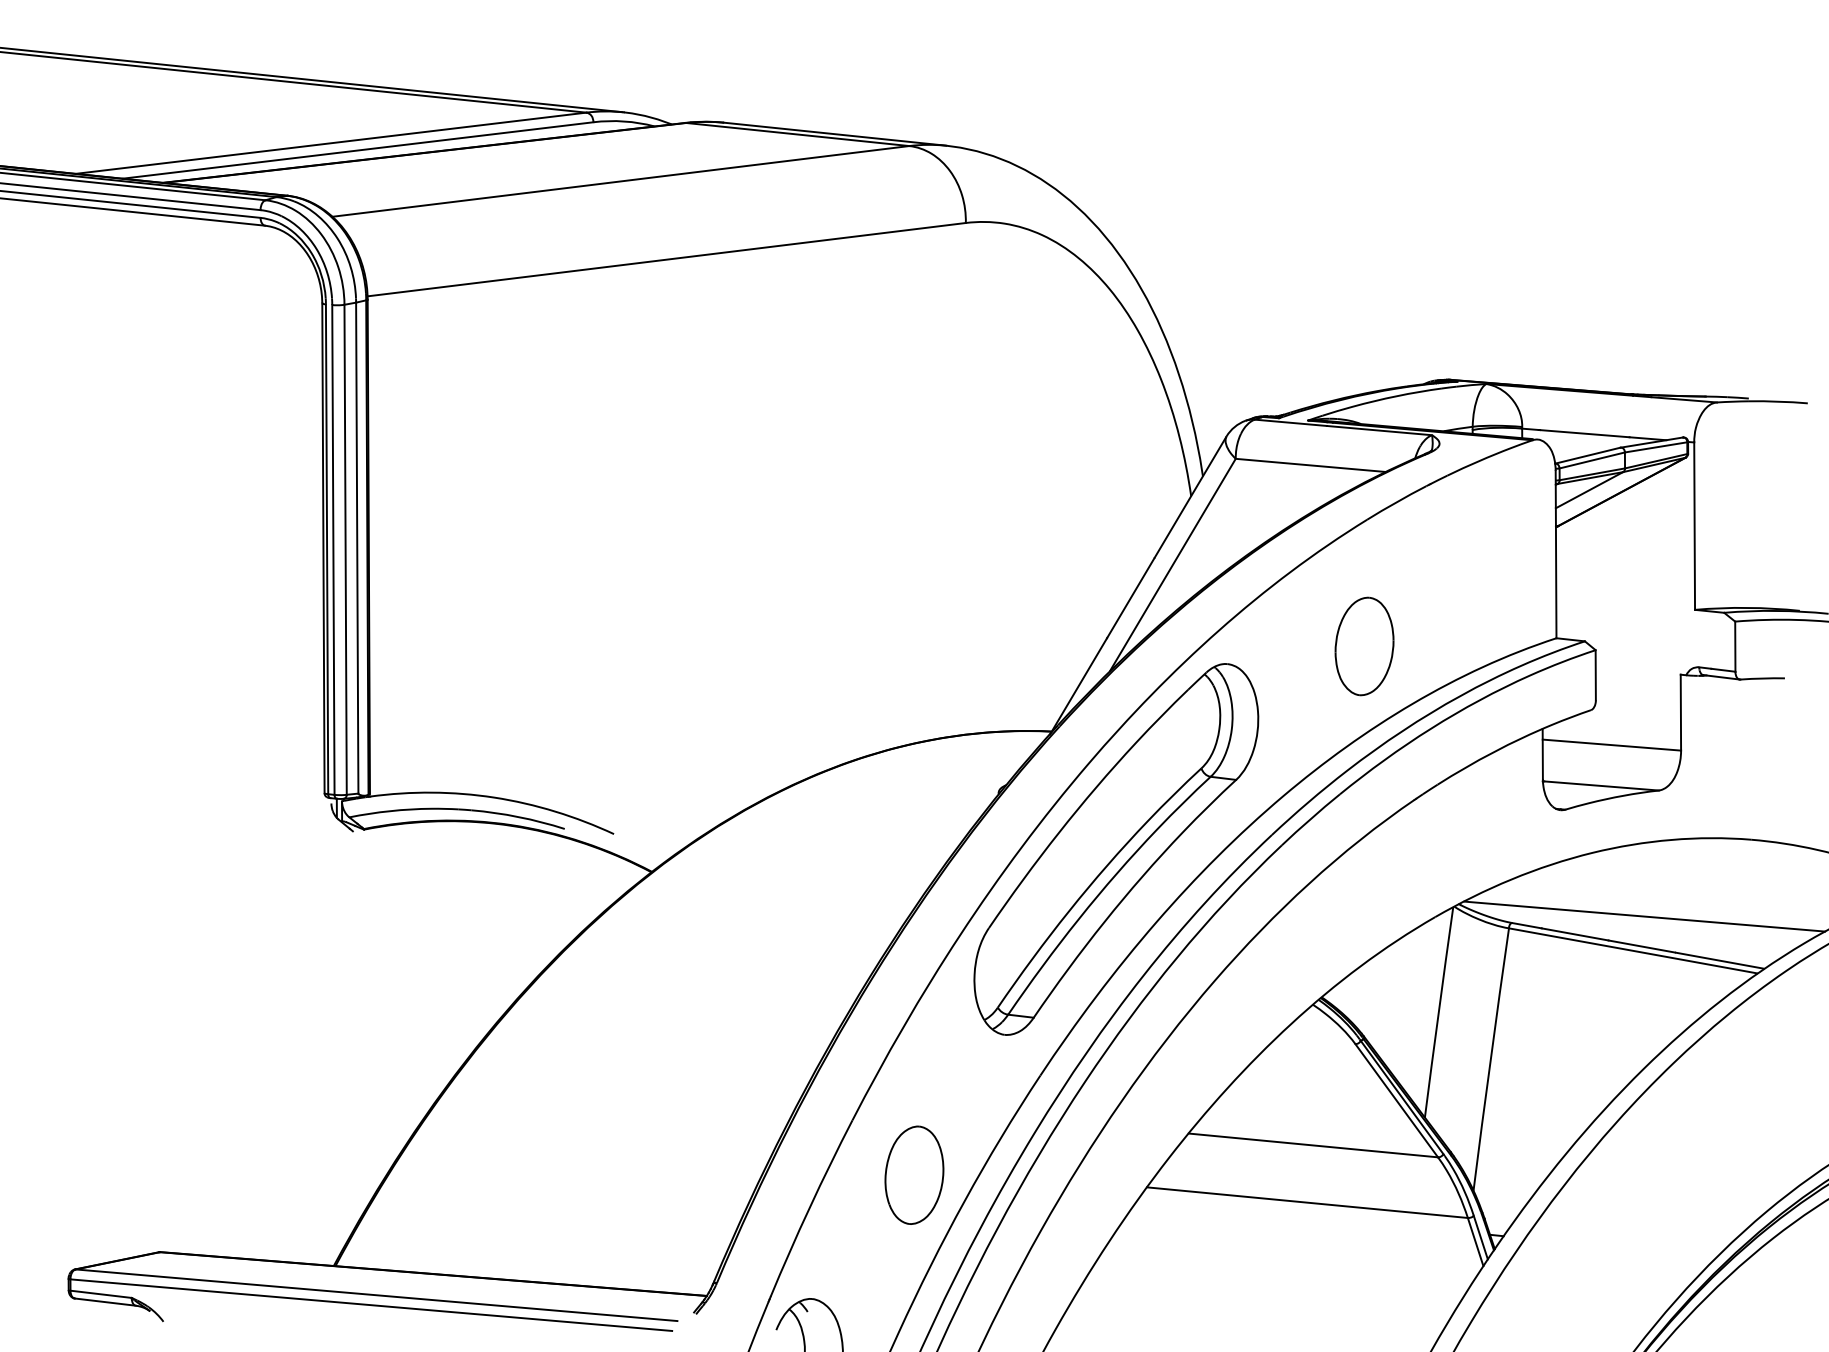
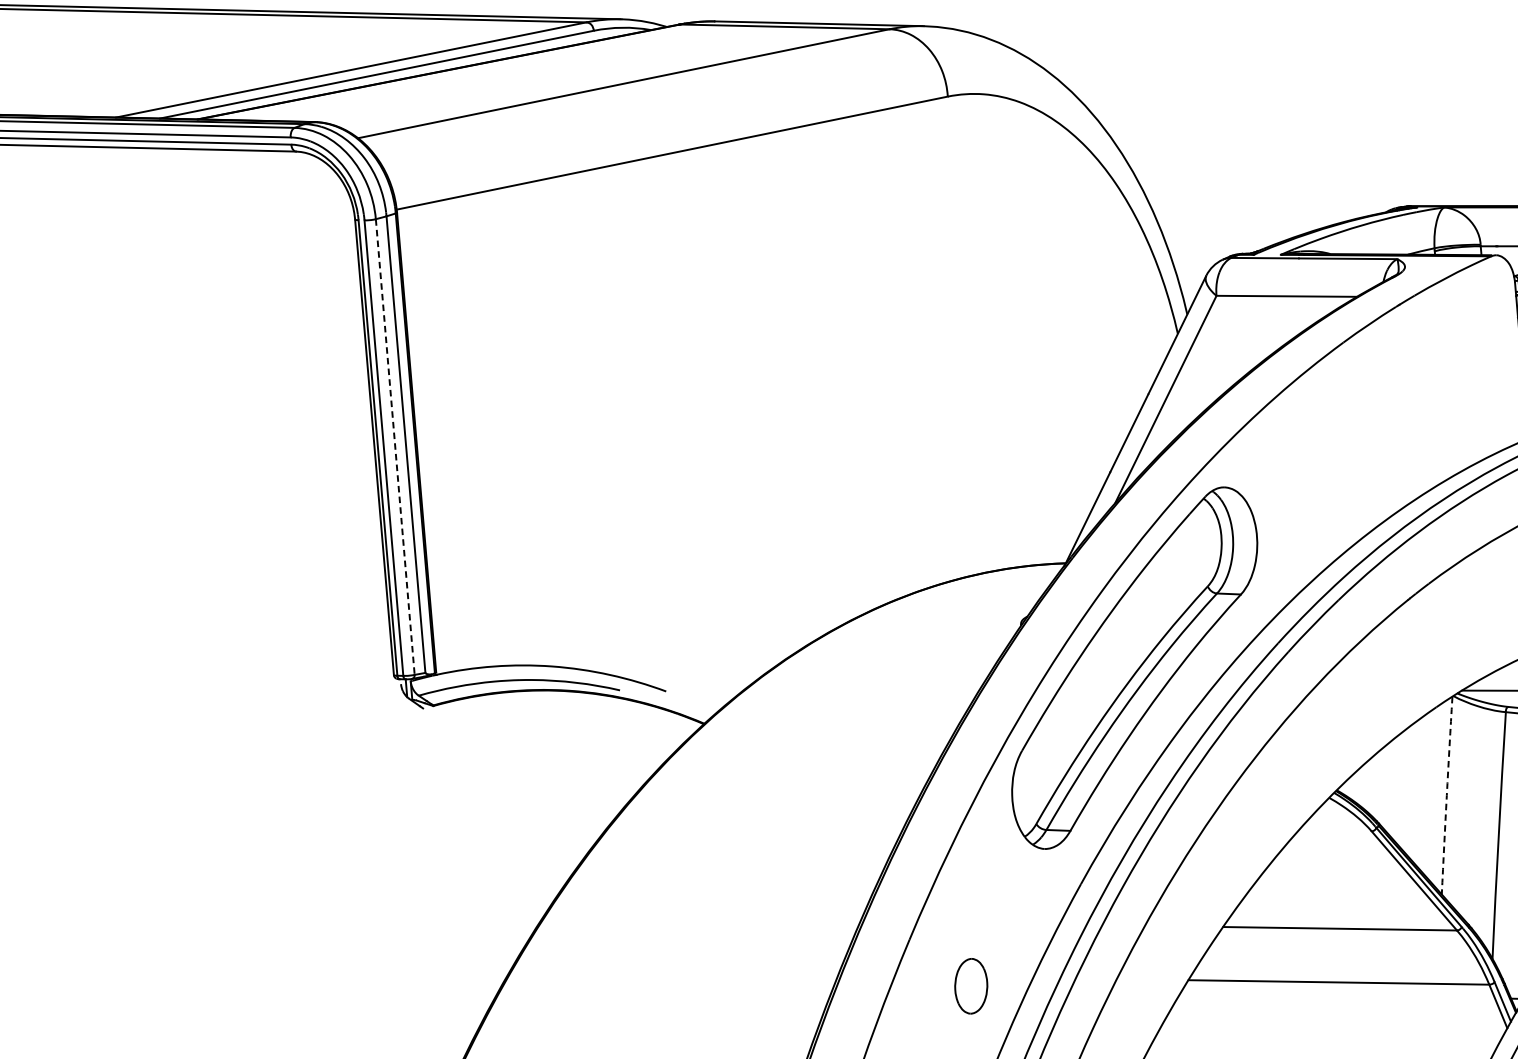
line: (345, 550) -> (395, 447), solid -> dashed
part: (1364, 646) -> (1350, 460), removed
arc: (1438, 1012) -> (1446, 795), solid -> dashed
part: (914, 1174) -> (971, 985), size x0.6

